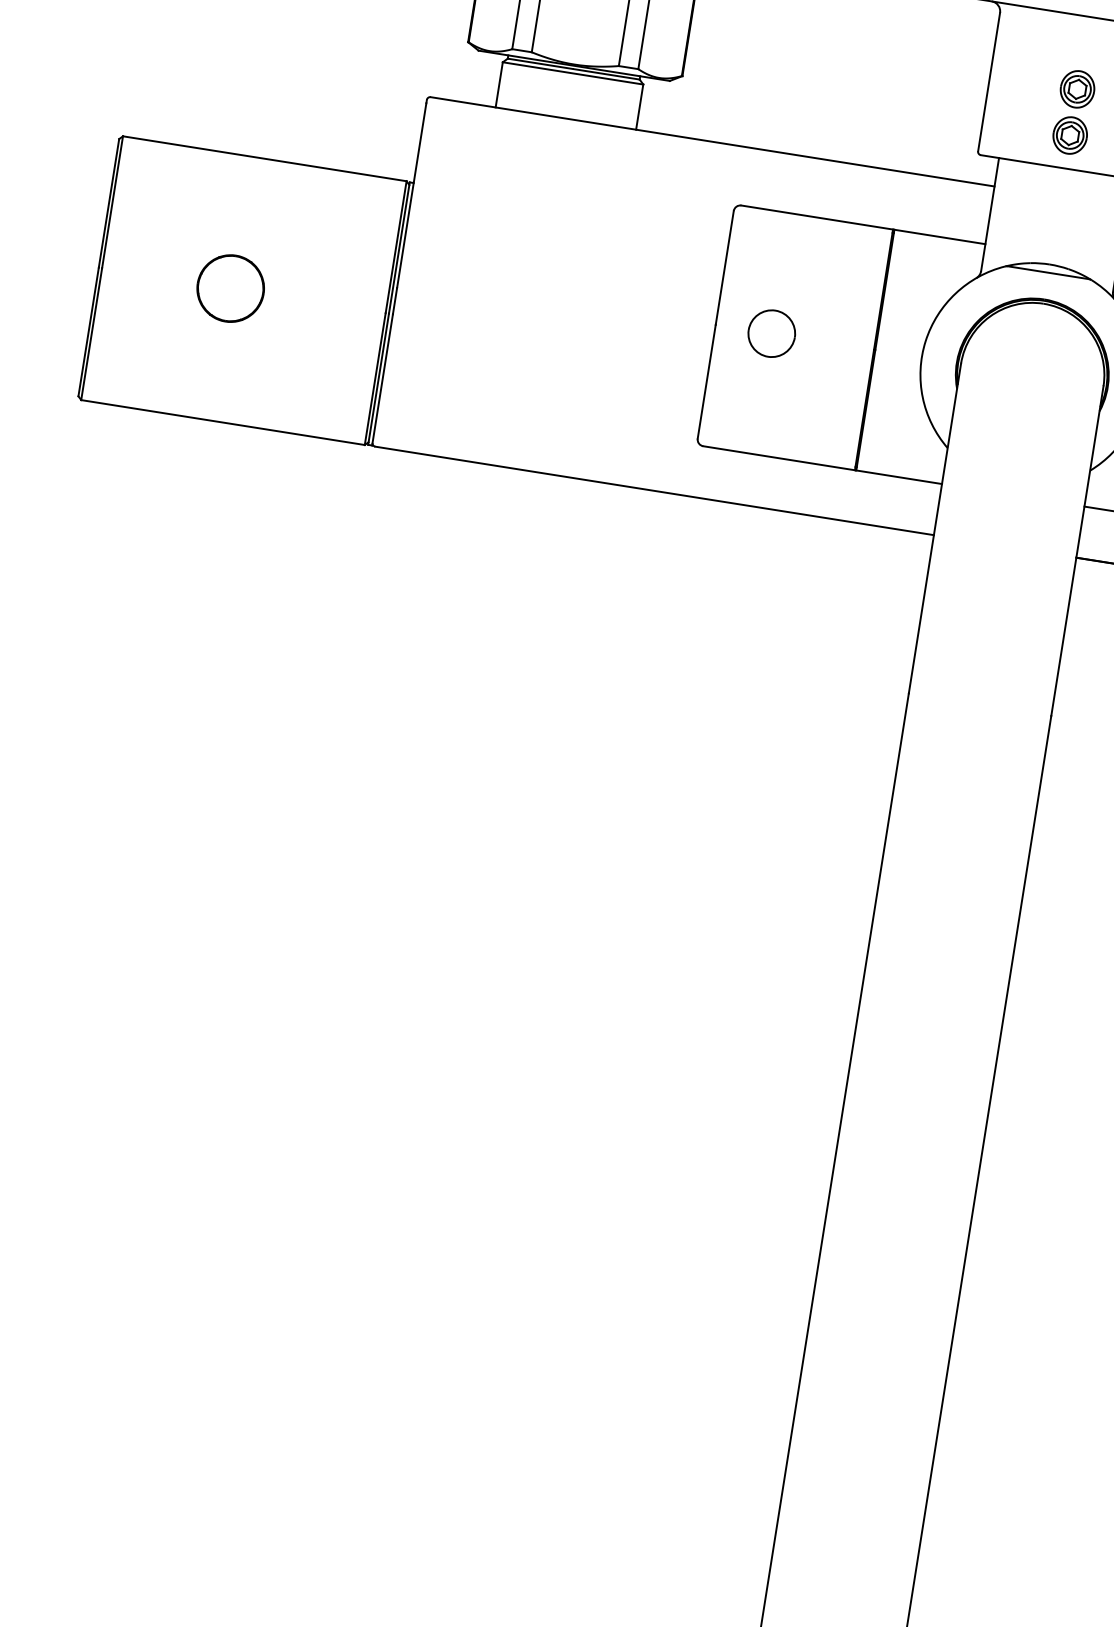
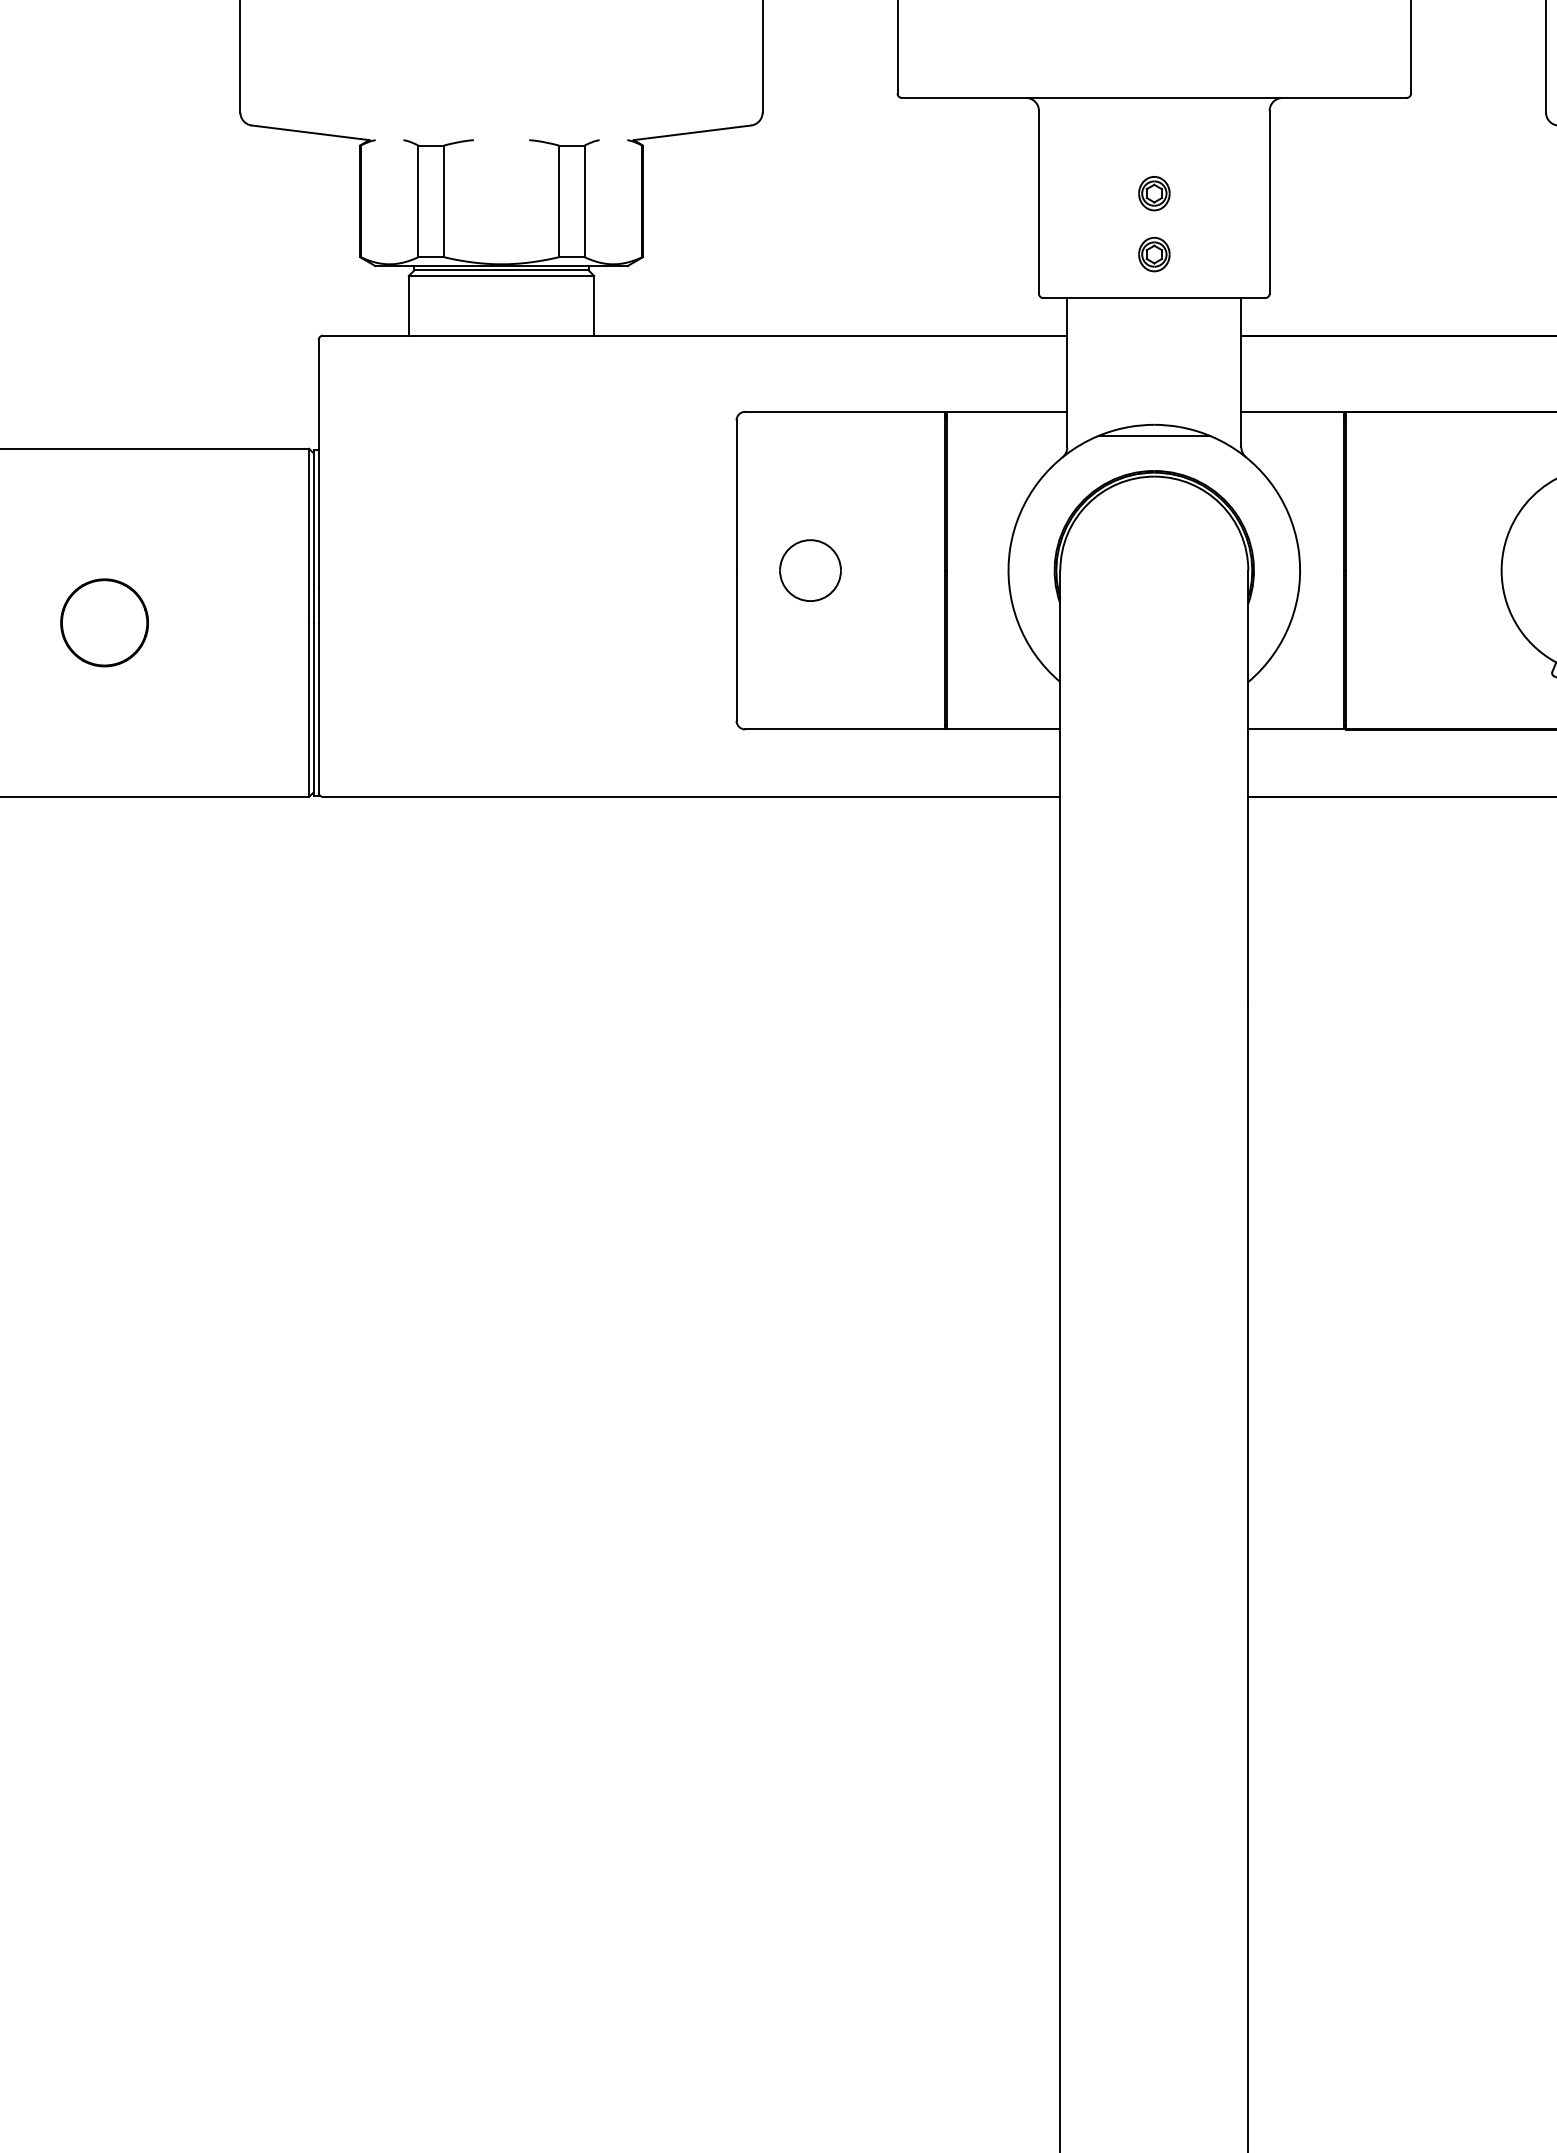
part: (1077, 89) -> (1154, 193), size x0.7
part: (1070, 135) -> (1154, 254), size x0.7

